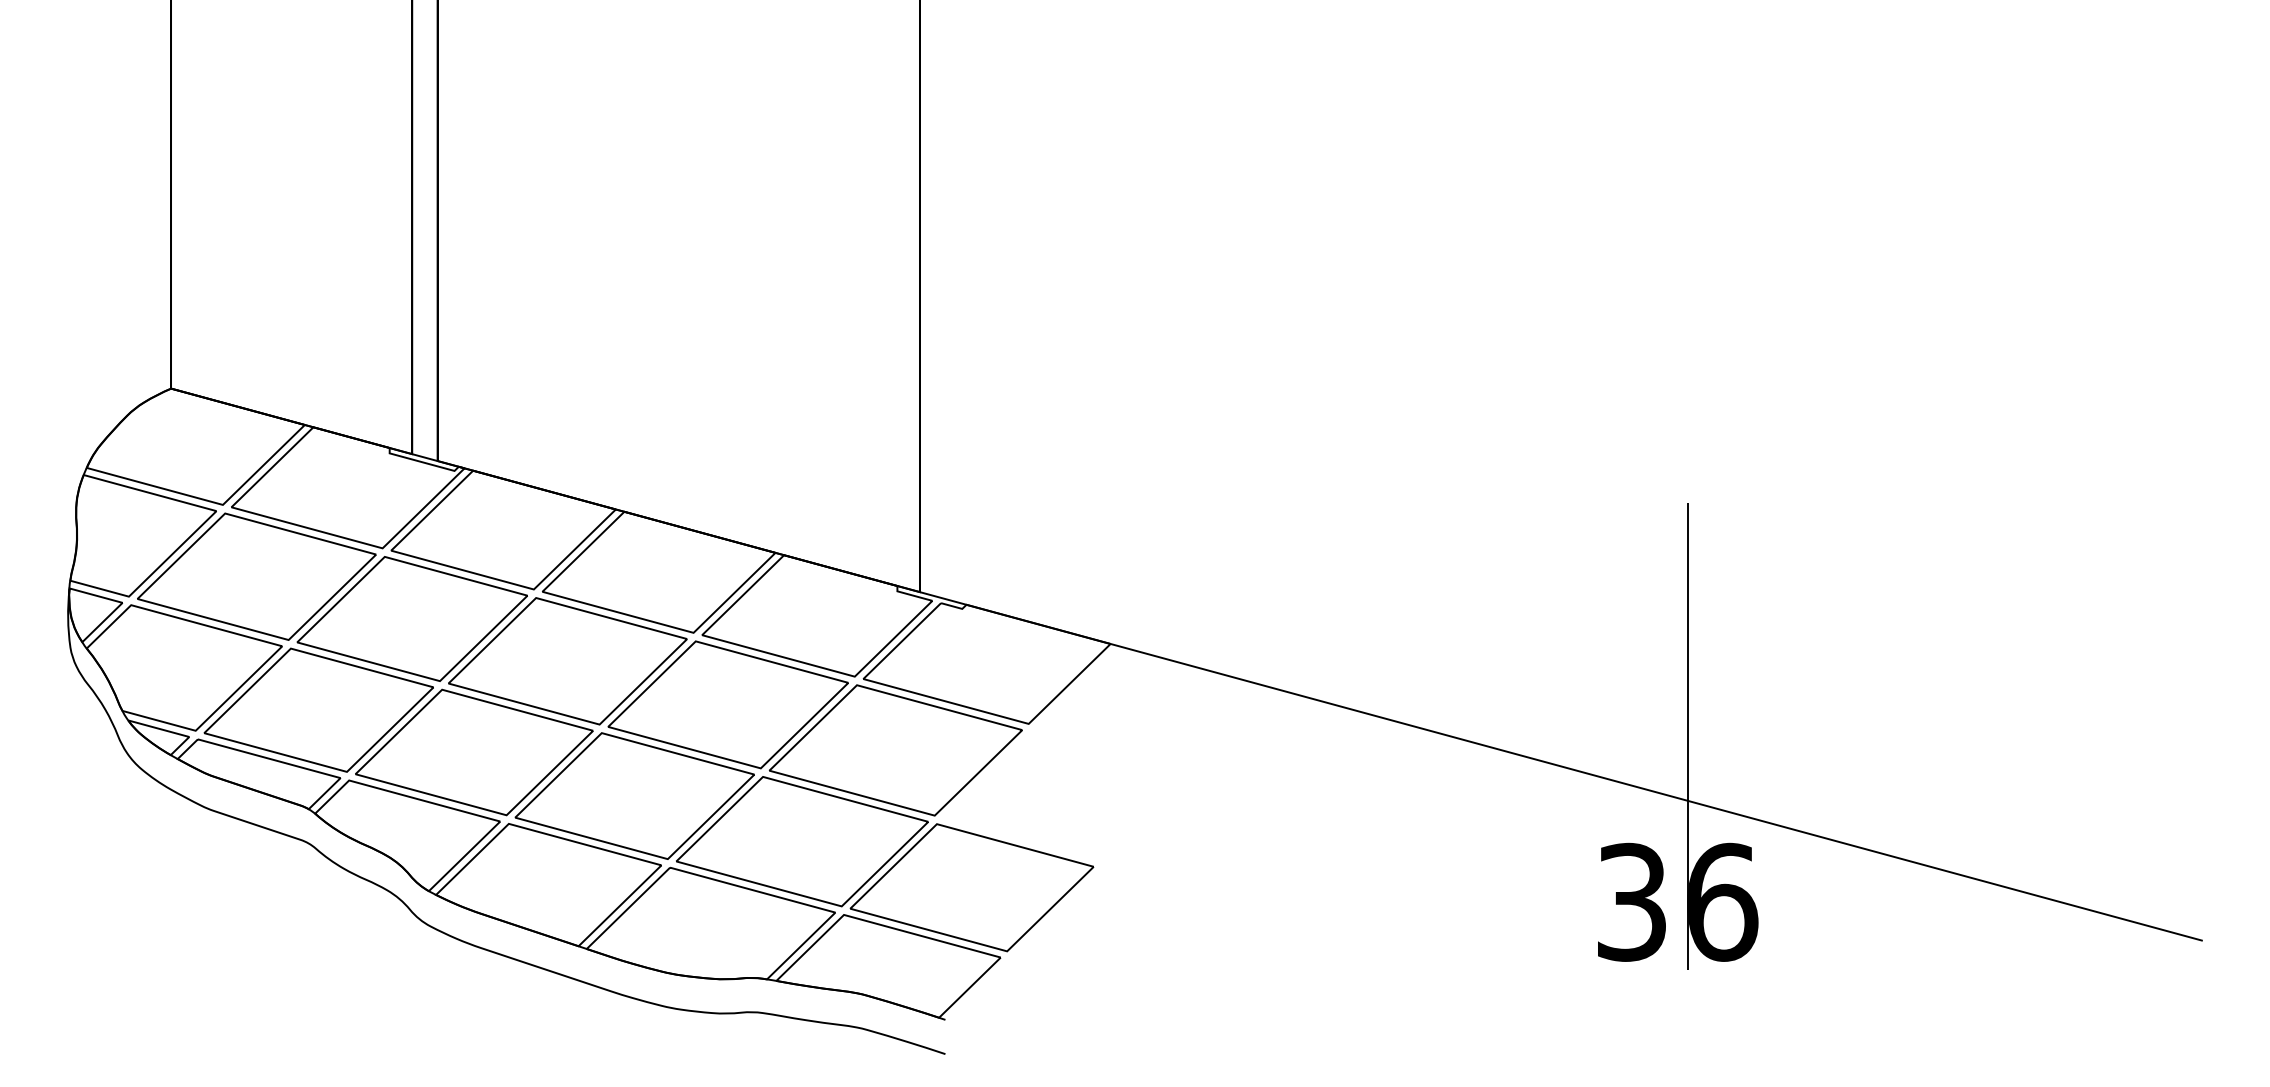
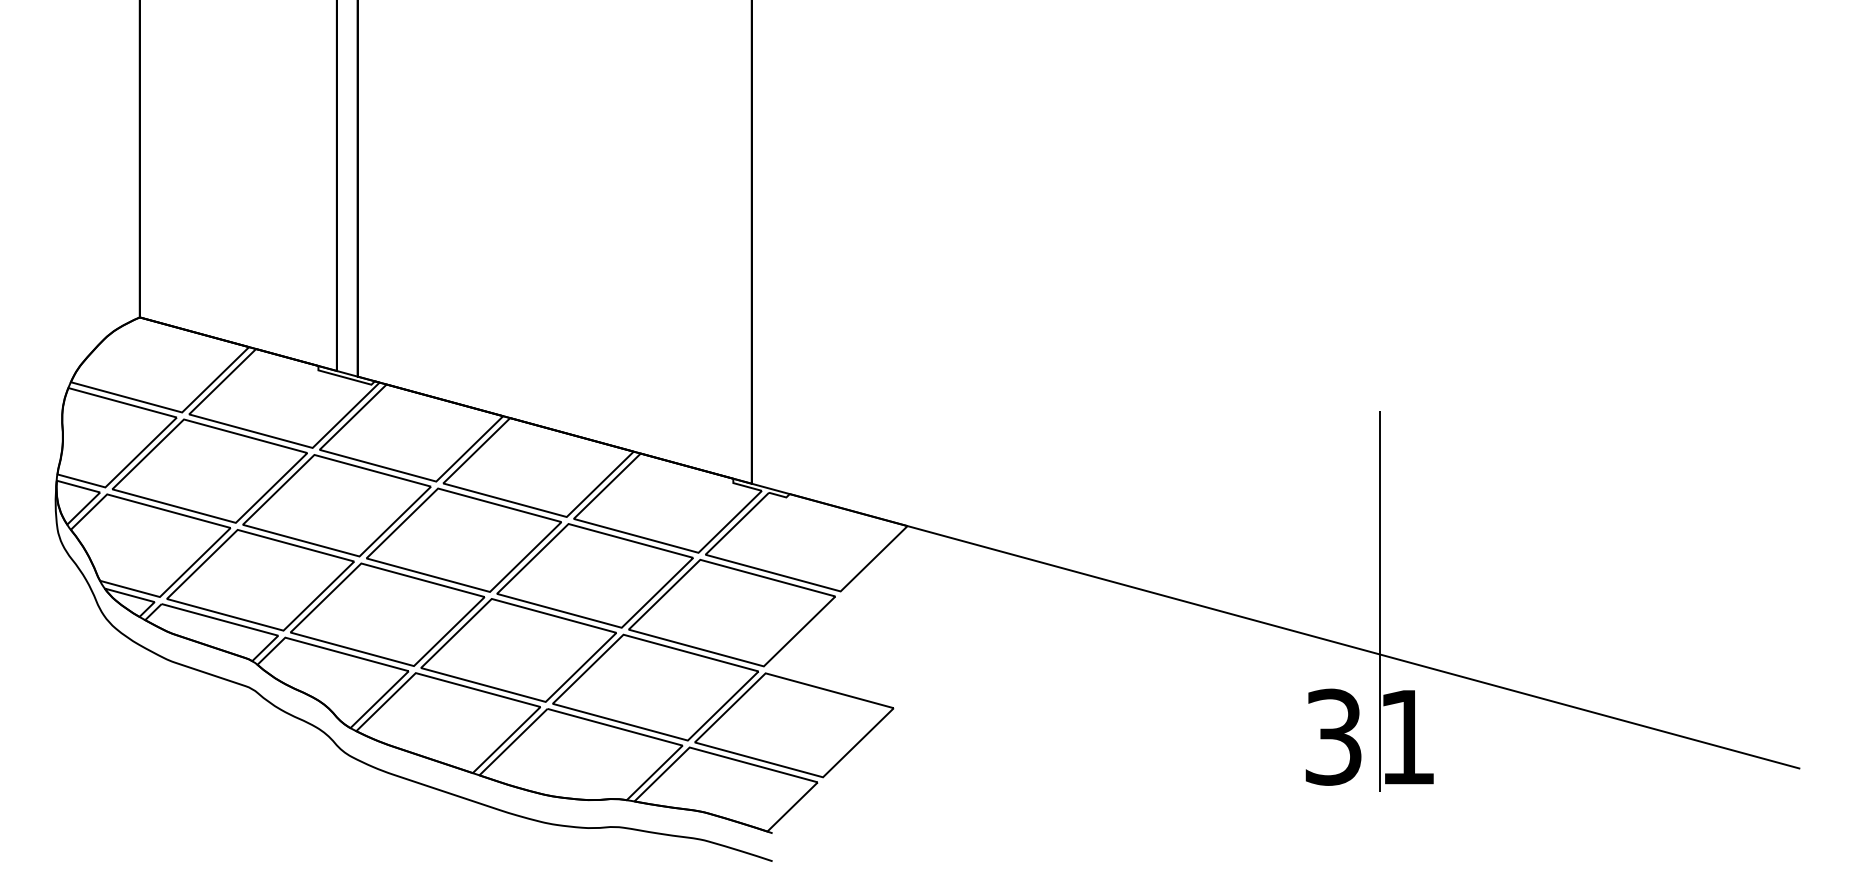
text: (1722, 901) -> (1407, 736), 36 -> 31

